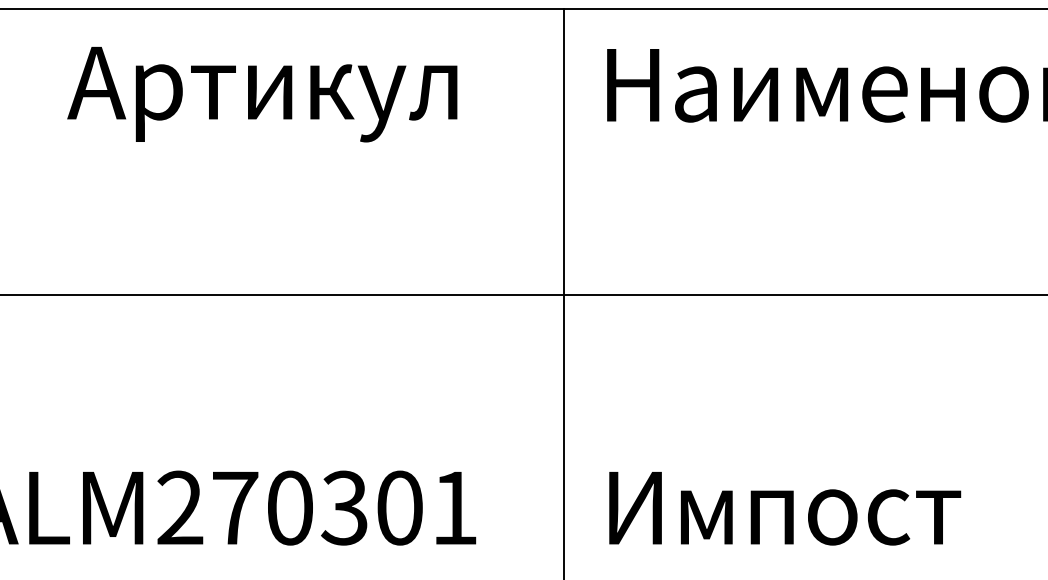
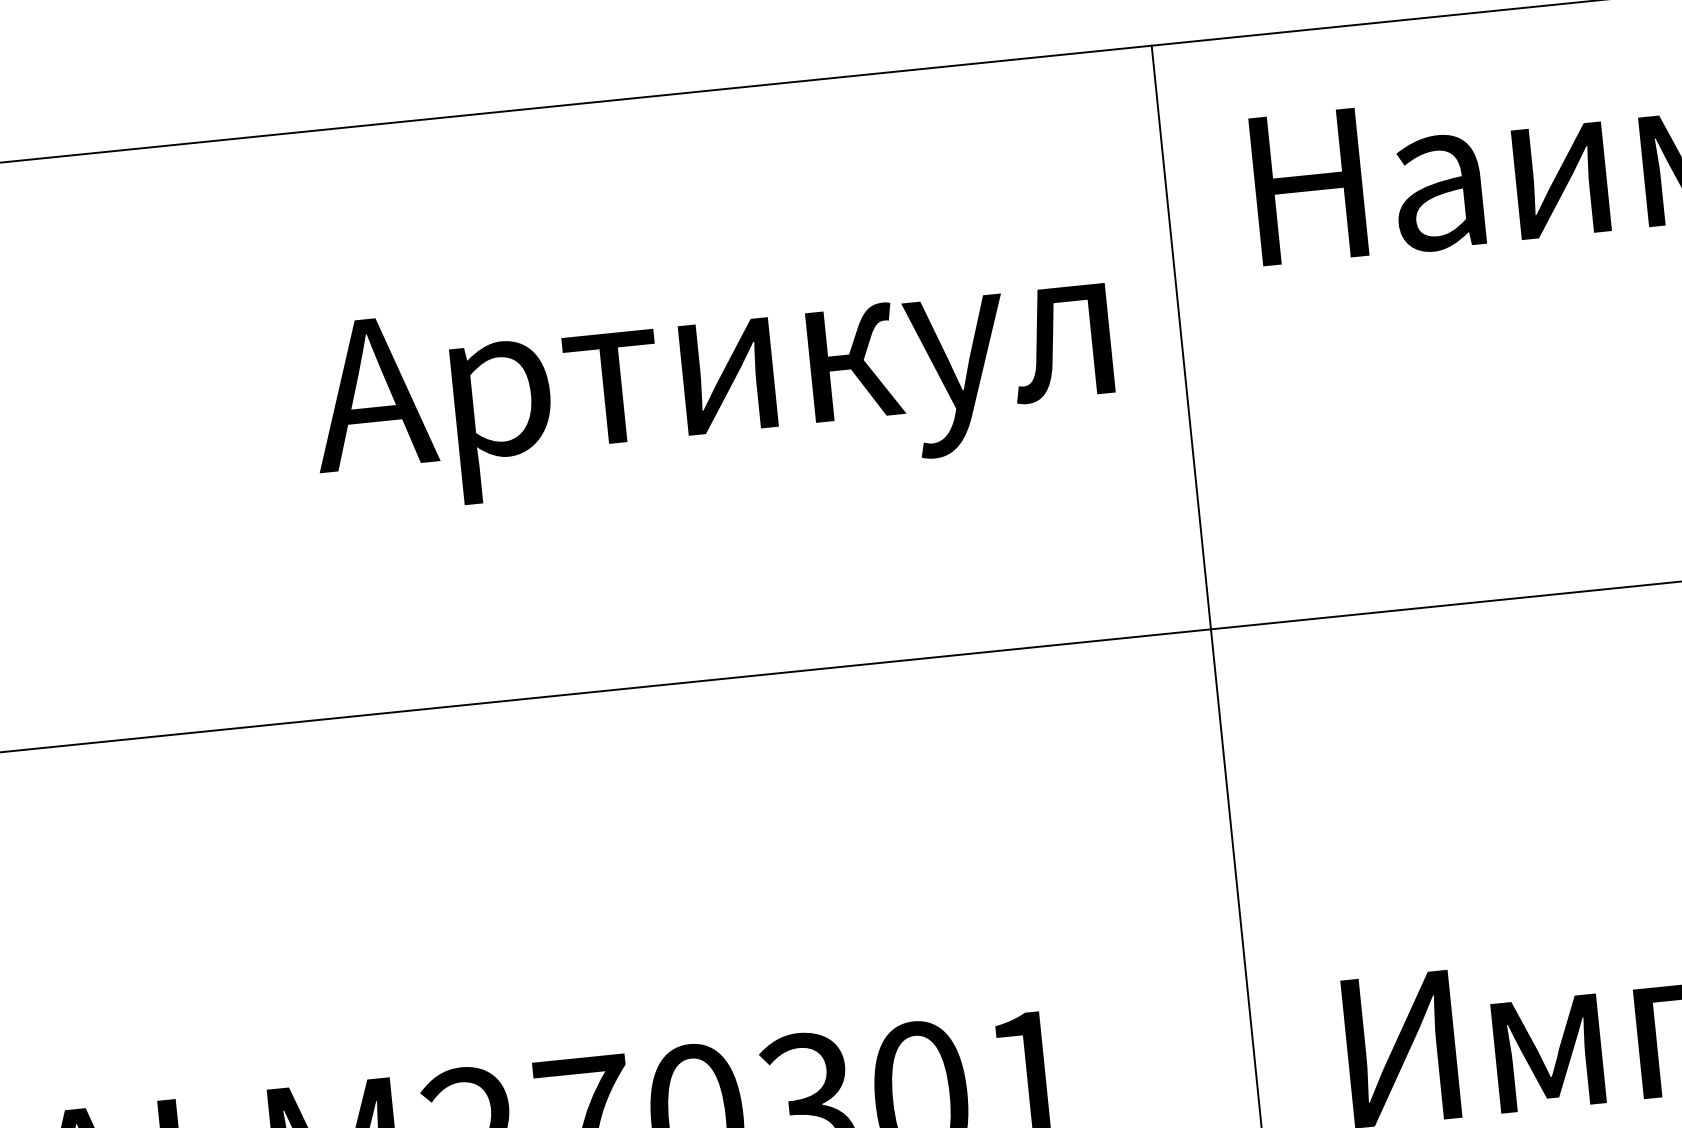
text: (262, 94) -> (713, 382), moved

